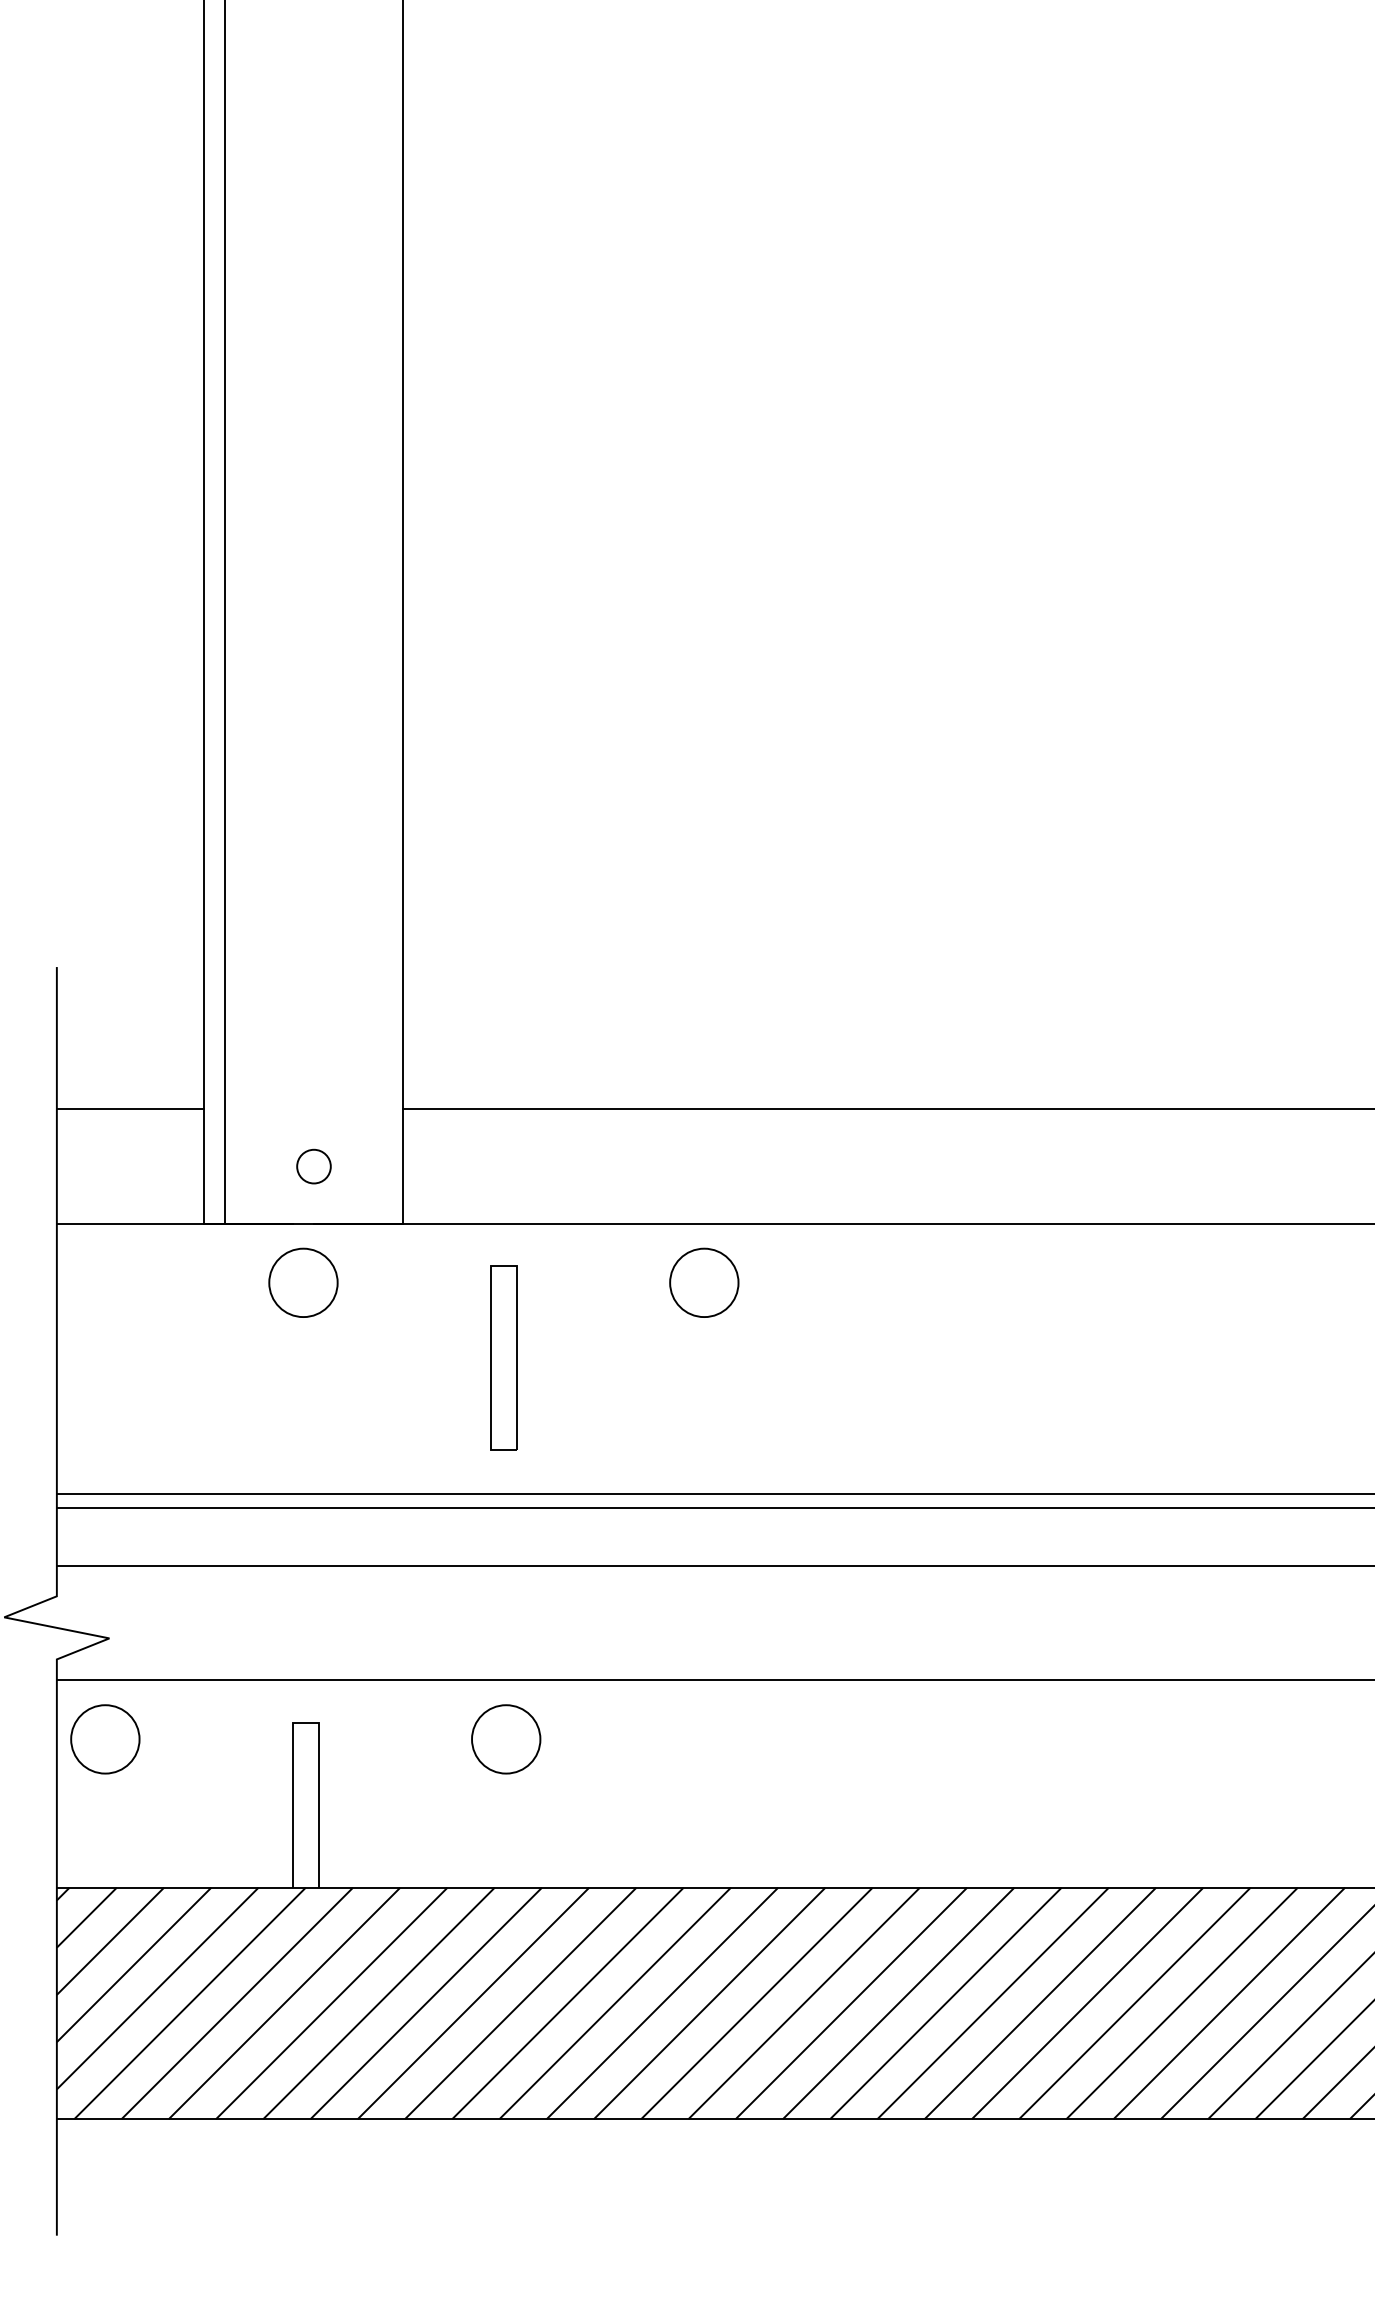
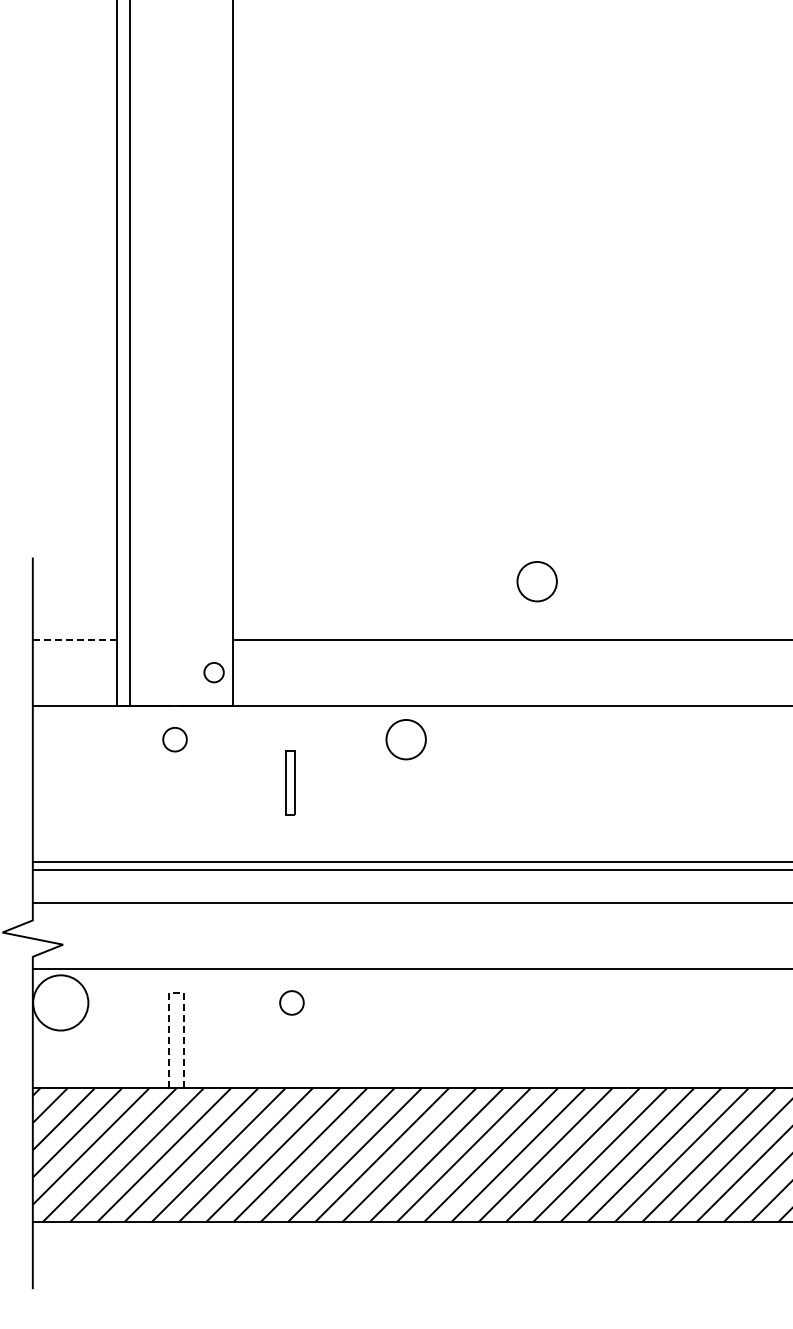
circle: (930, 1008) -> (536, 581), added
line: (130, 1109) -> (75, 639), solid -> dashed
circle: (312, 1166) -> (213, 672), moved
circle: (302, 1282) -> (174, 739), size x0.6
part: (503, 1357) -> (290, 782), size x0.6
line: (305, 1723) -> (176, 993), solid -> dashed
circle: (104, 1738) -> (60, 1002), size x1.4
circle: (505, 1738) -> (291, 1002), size x0.6

